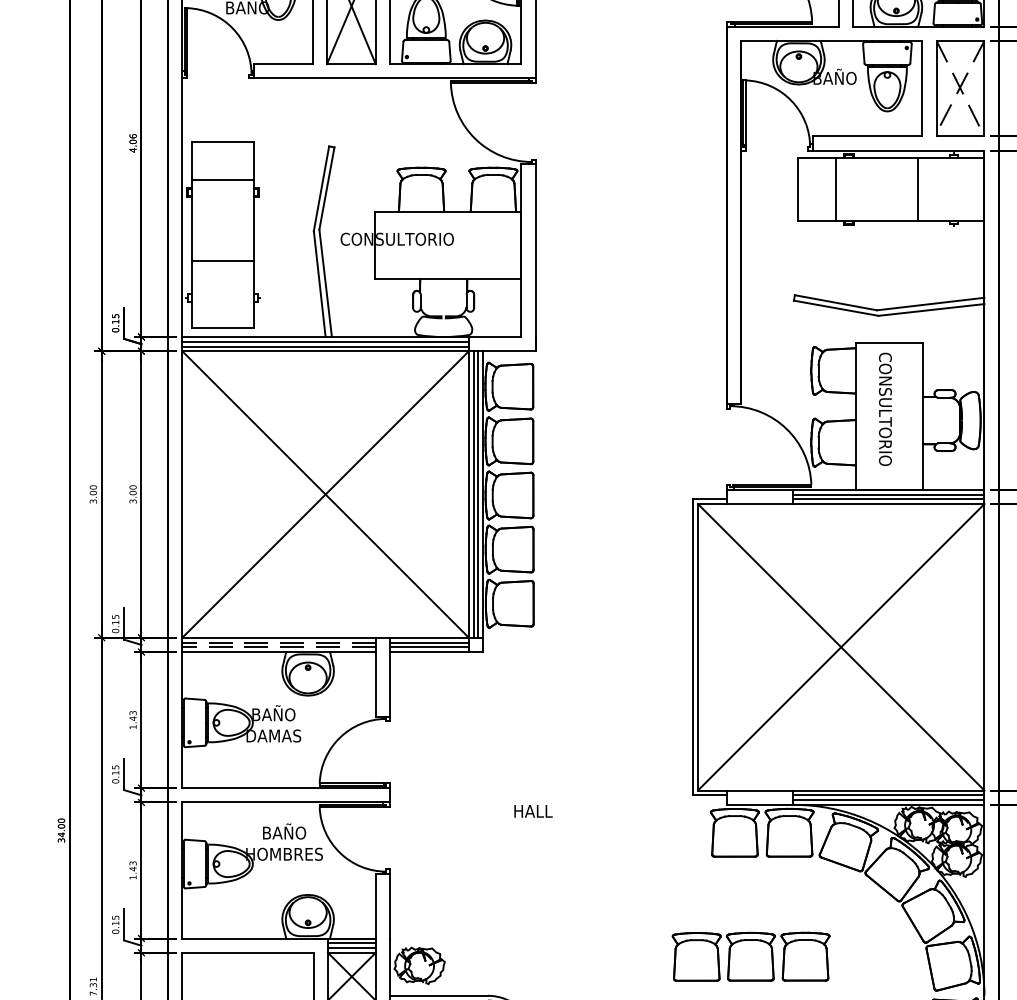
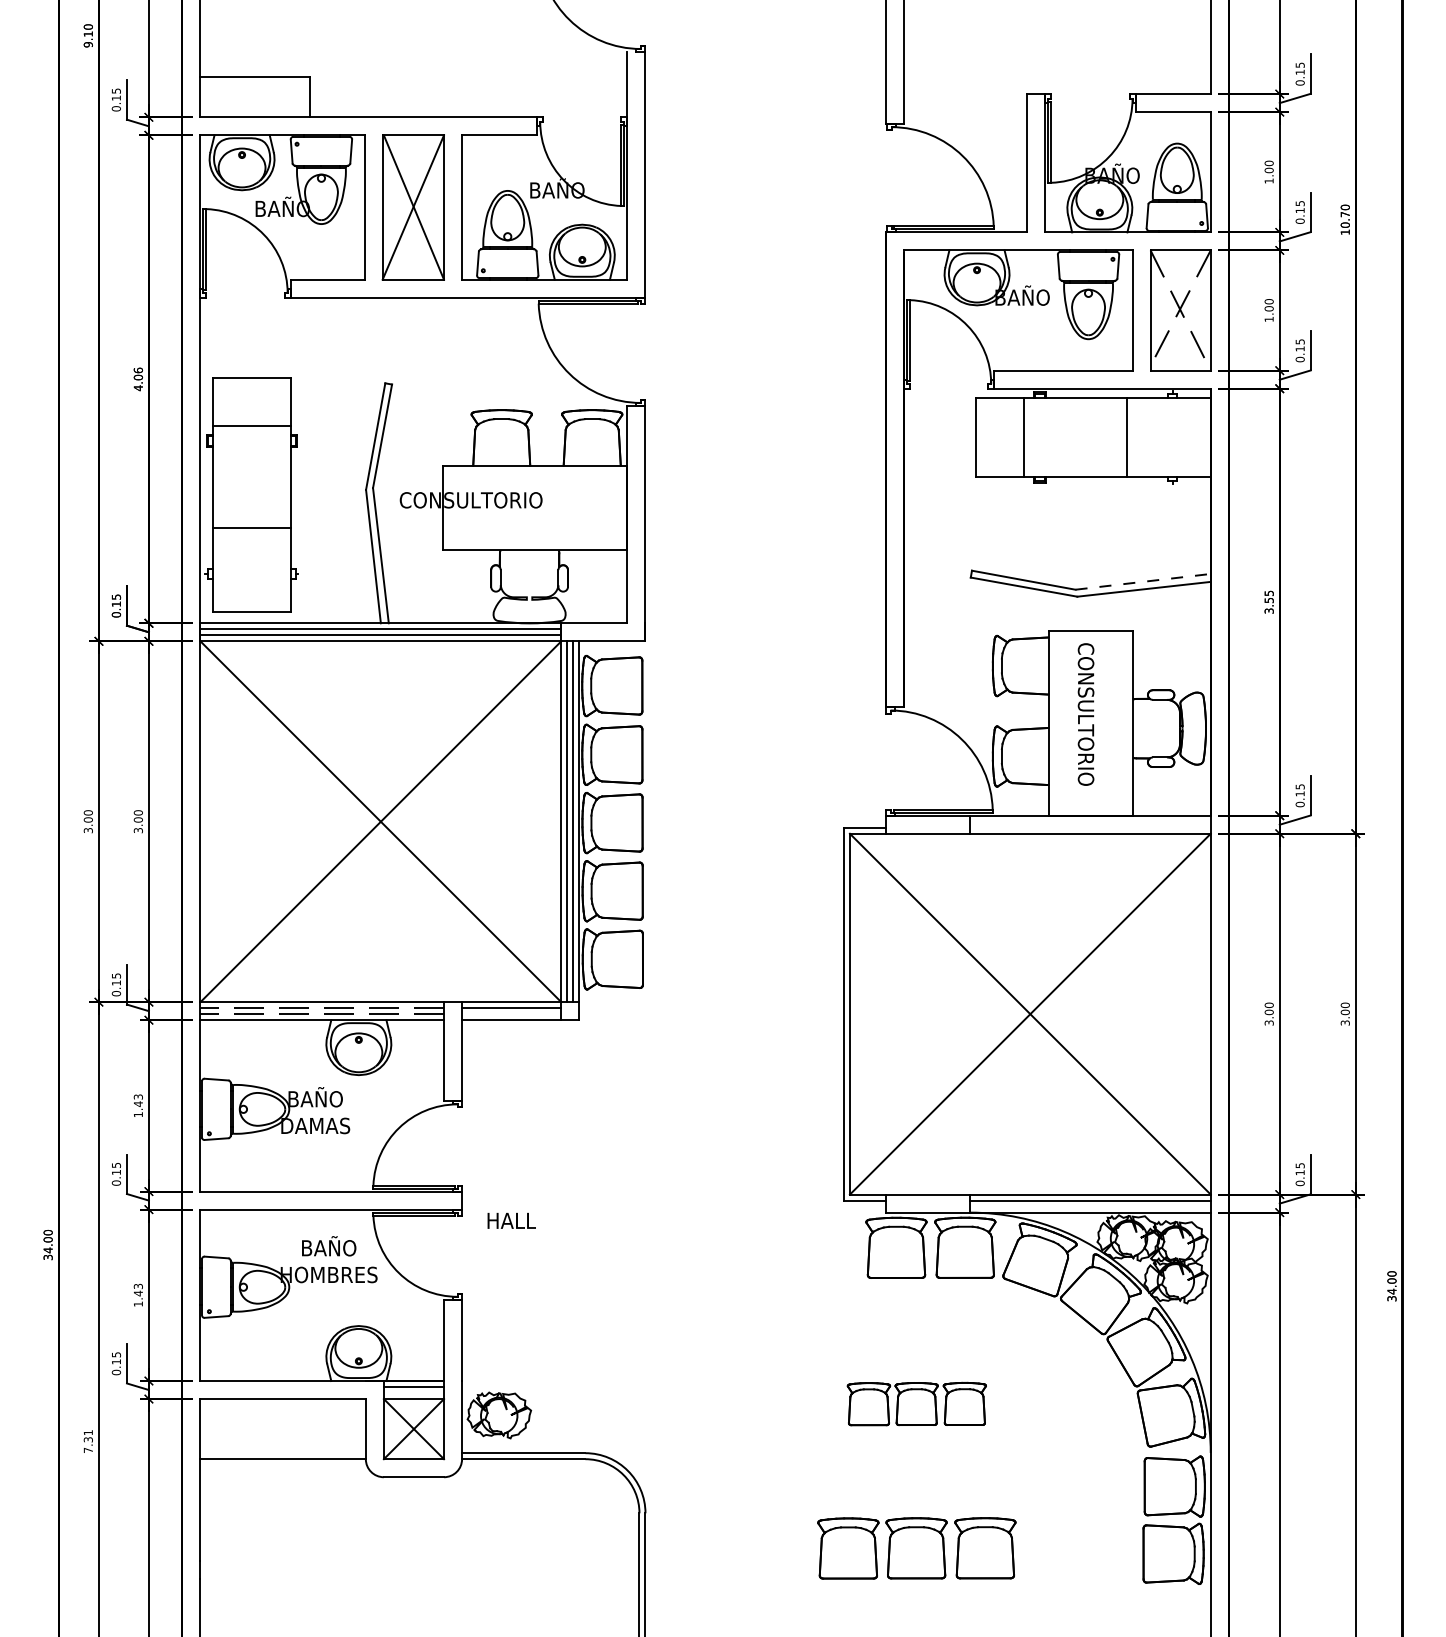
line: (931, 303) -> (1143, 581), solid -> dashed
line: (888, 494) -> (1090, 821), removed
line: (888, 499) -> (1090, 827), removed
line: (429, 647) -> (511, 1014), removed
line: (888, 799) -> (1090, 1206), removed
text: (533, 811) -> (511, 1220), moved
line: (351, 948) -> (413, 1393), removed
part: (750, 956) -> (916, 1403), size x0.7

